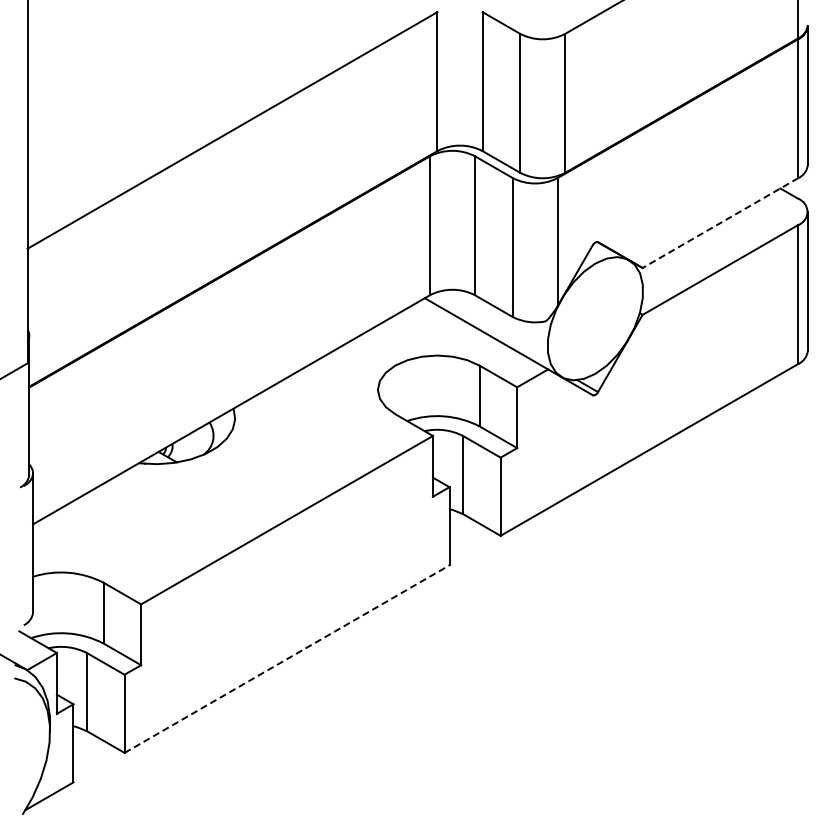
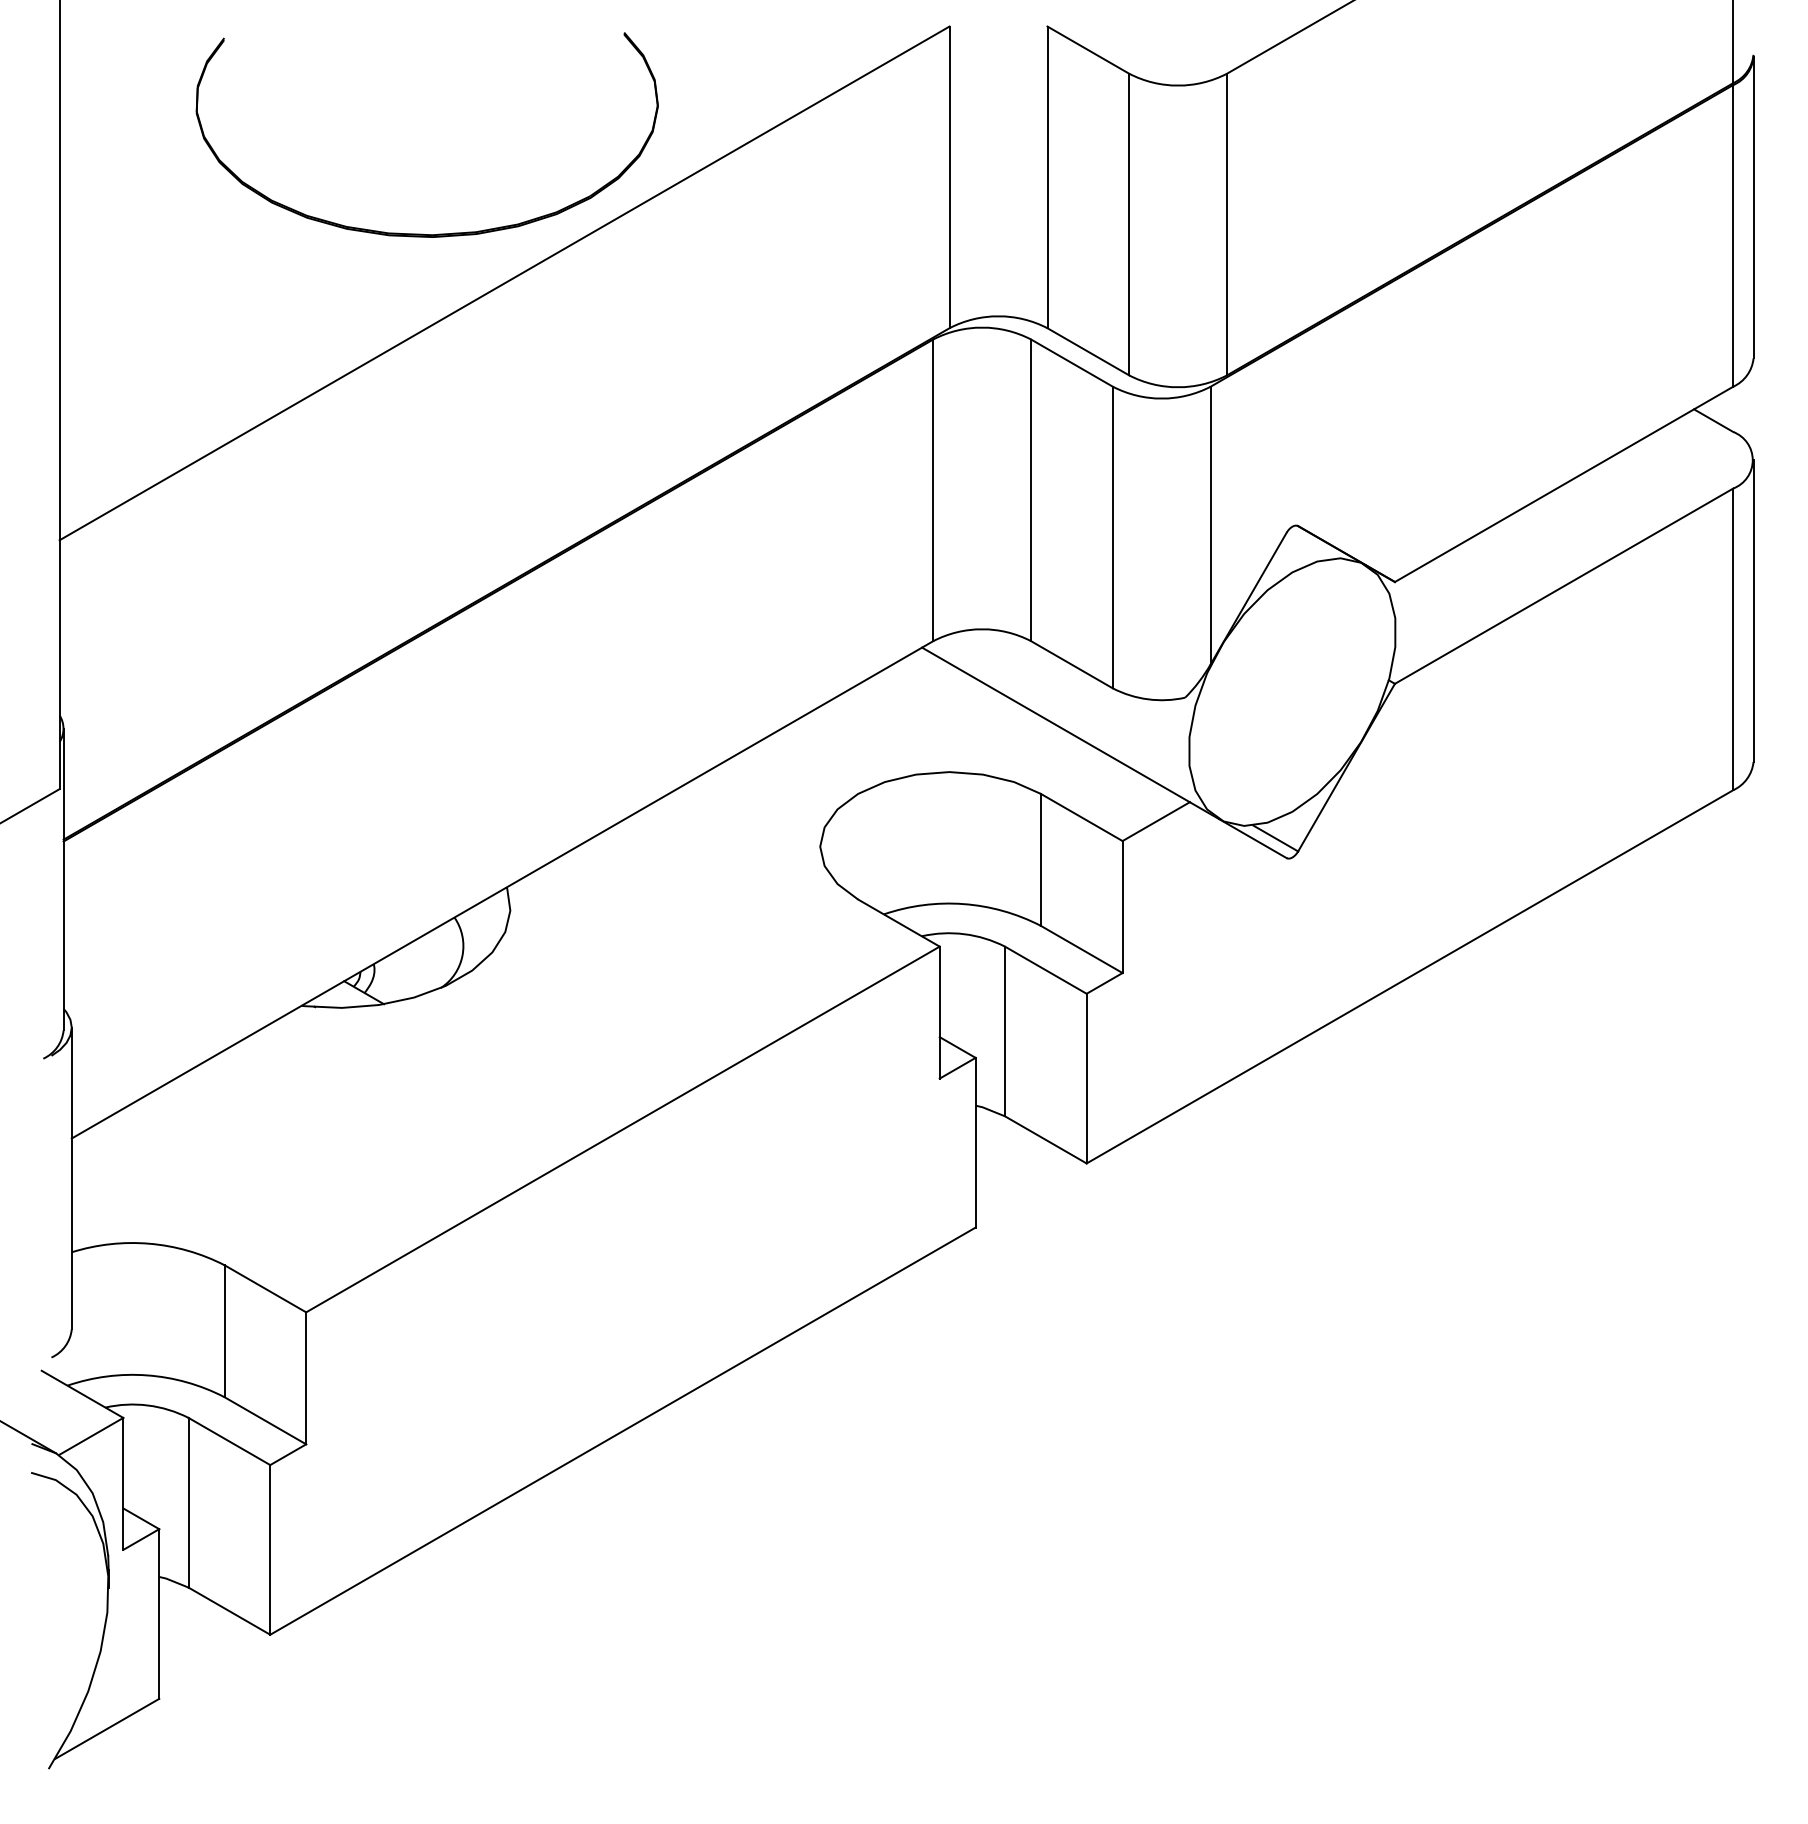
part: (188, 106) -> (409, 231), added
line: (720, 223) -> (1563, 485), dashed -> solid
line: (287, 659) -> (623, 1431), dashed -> solid

